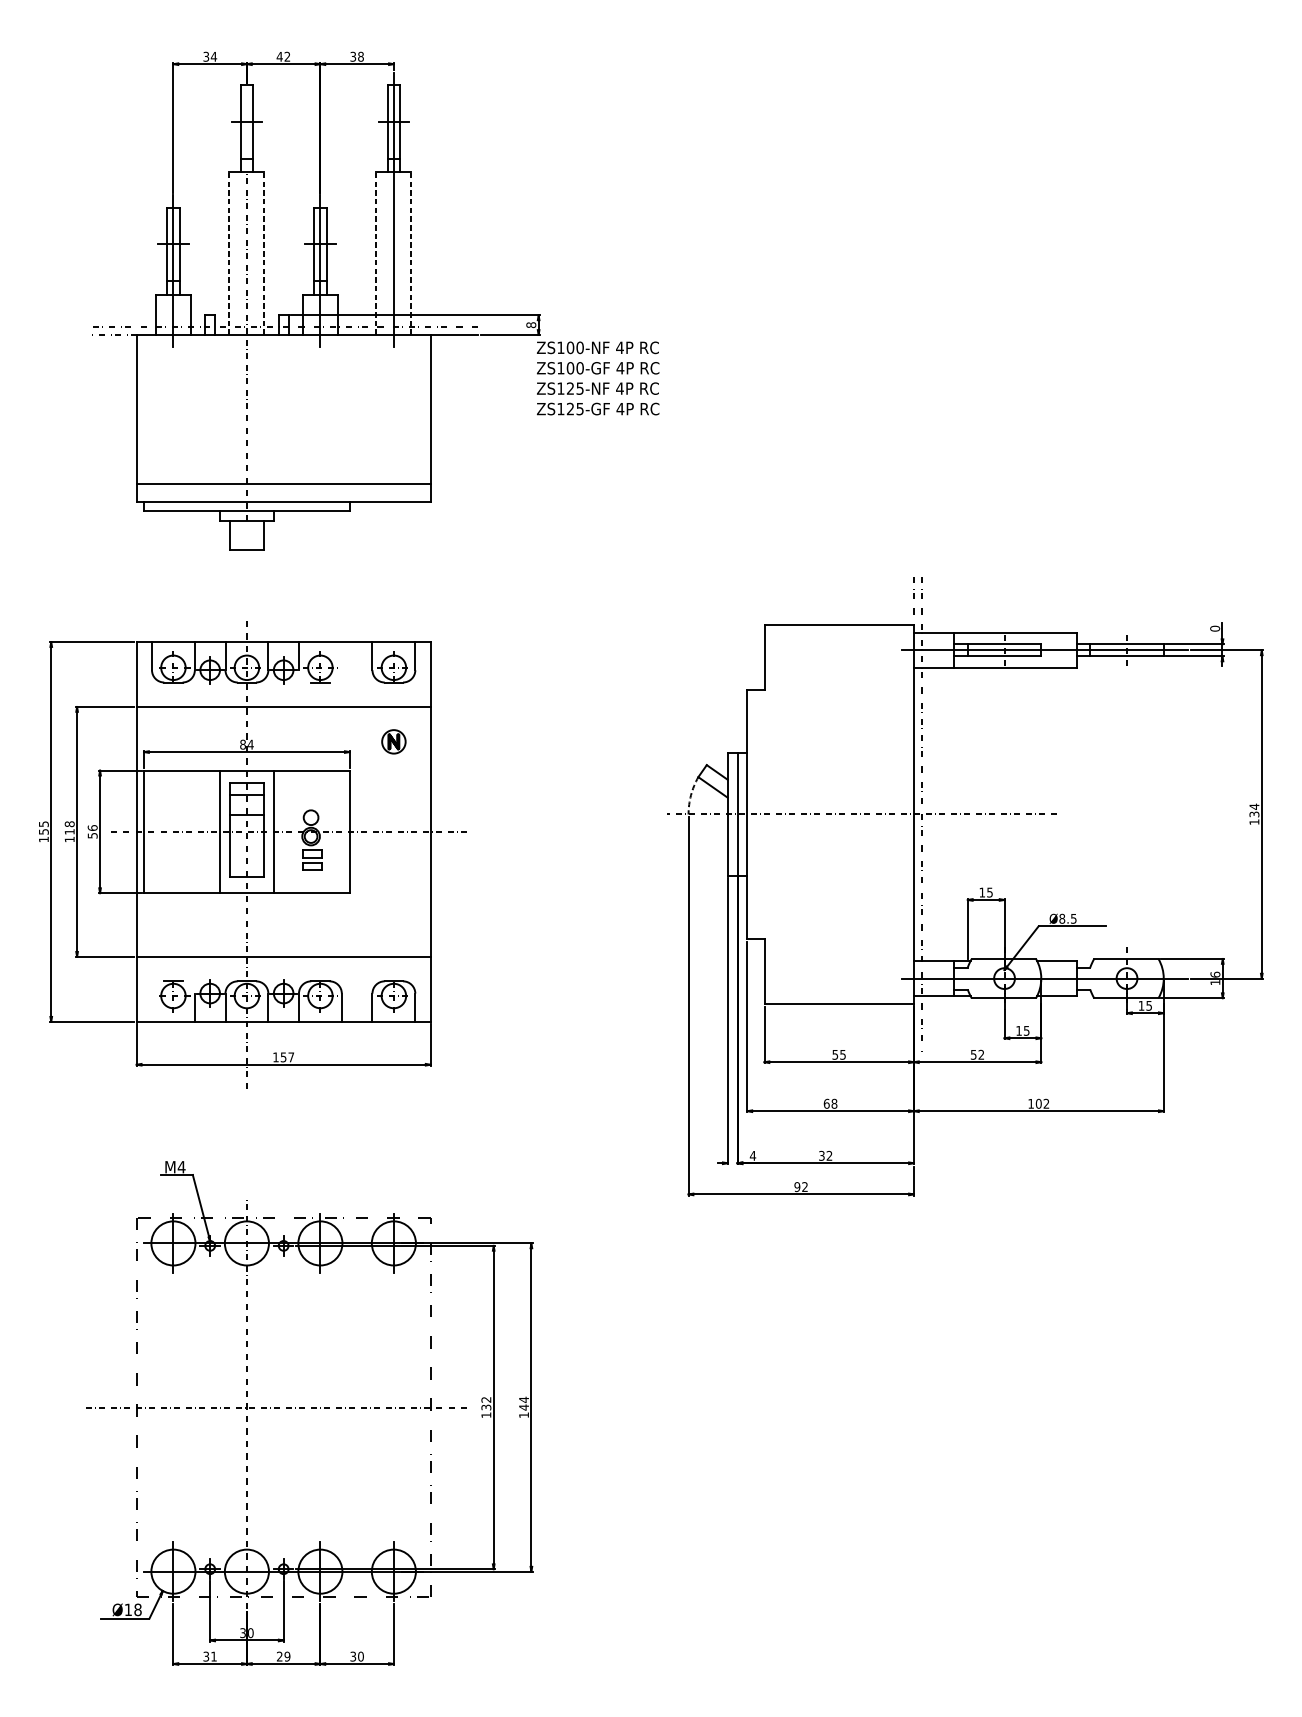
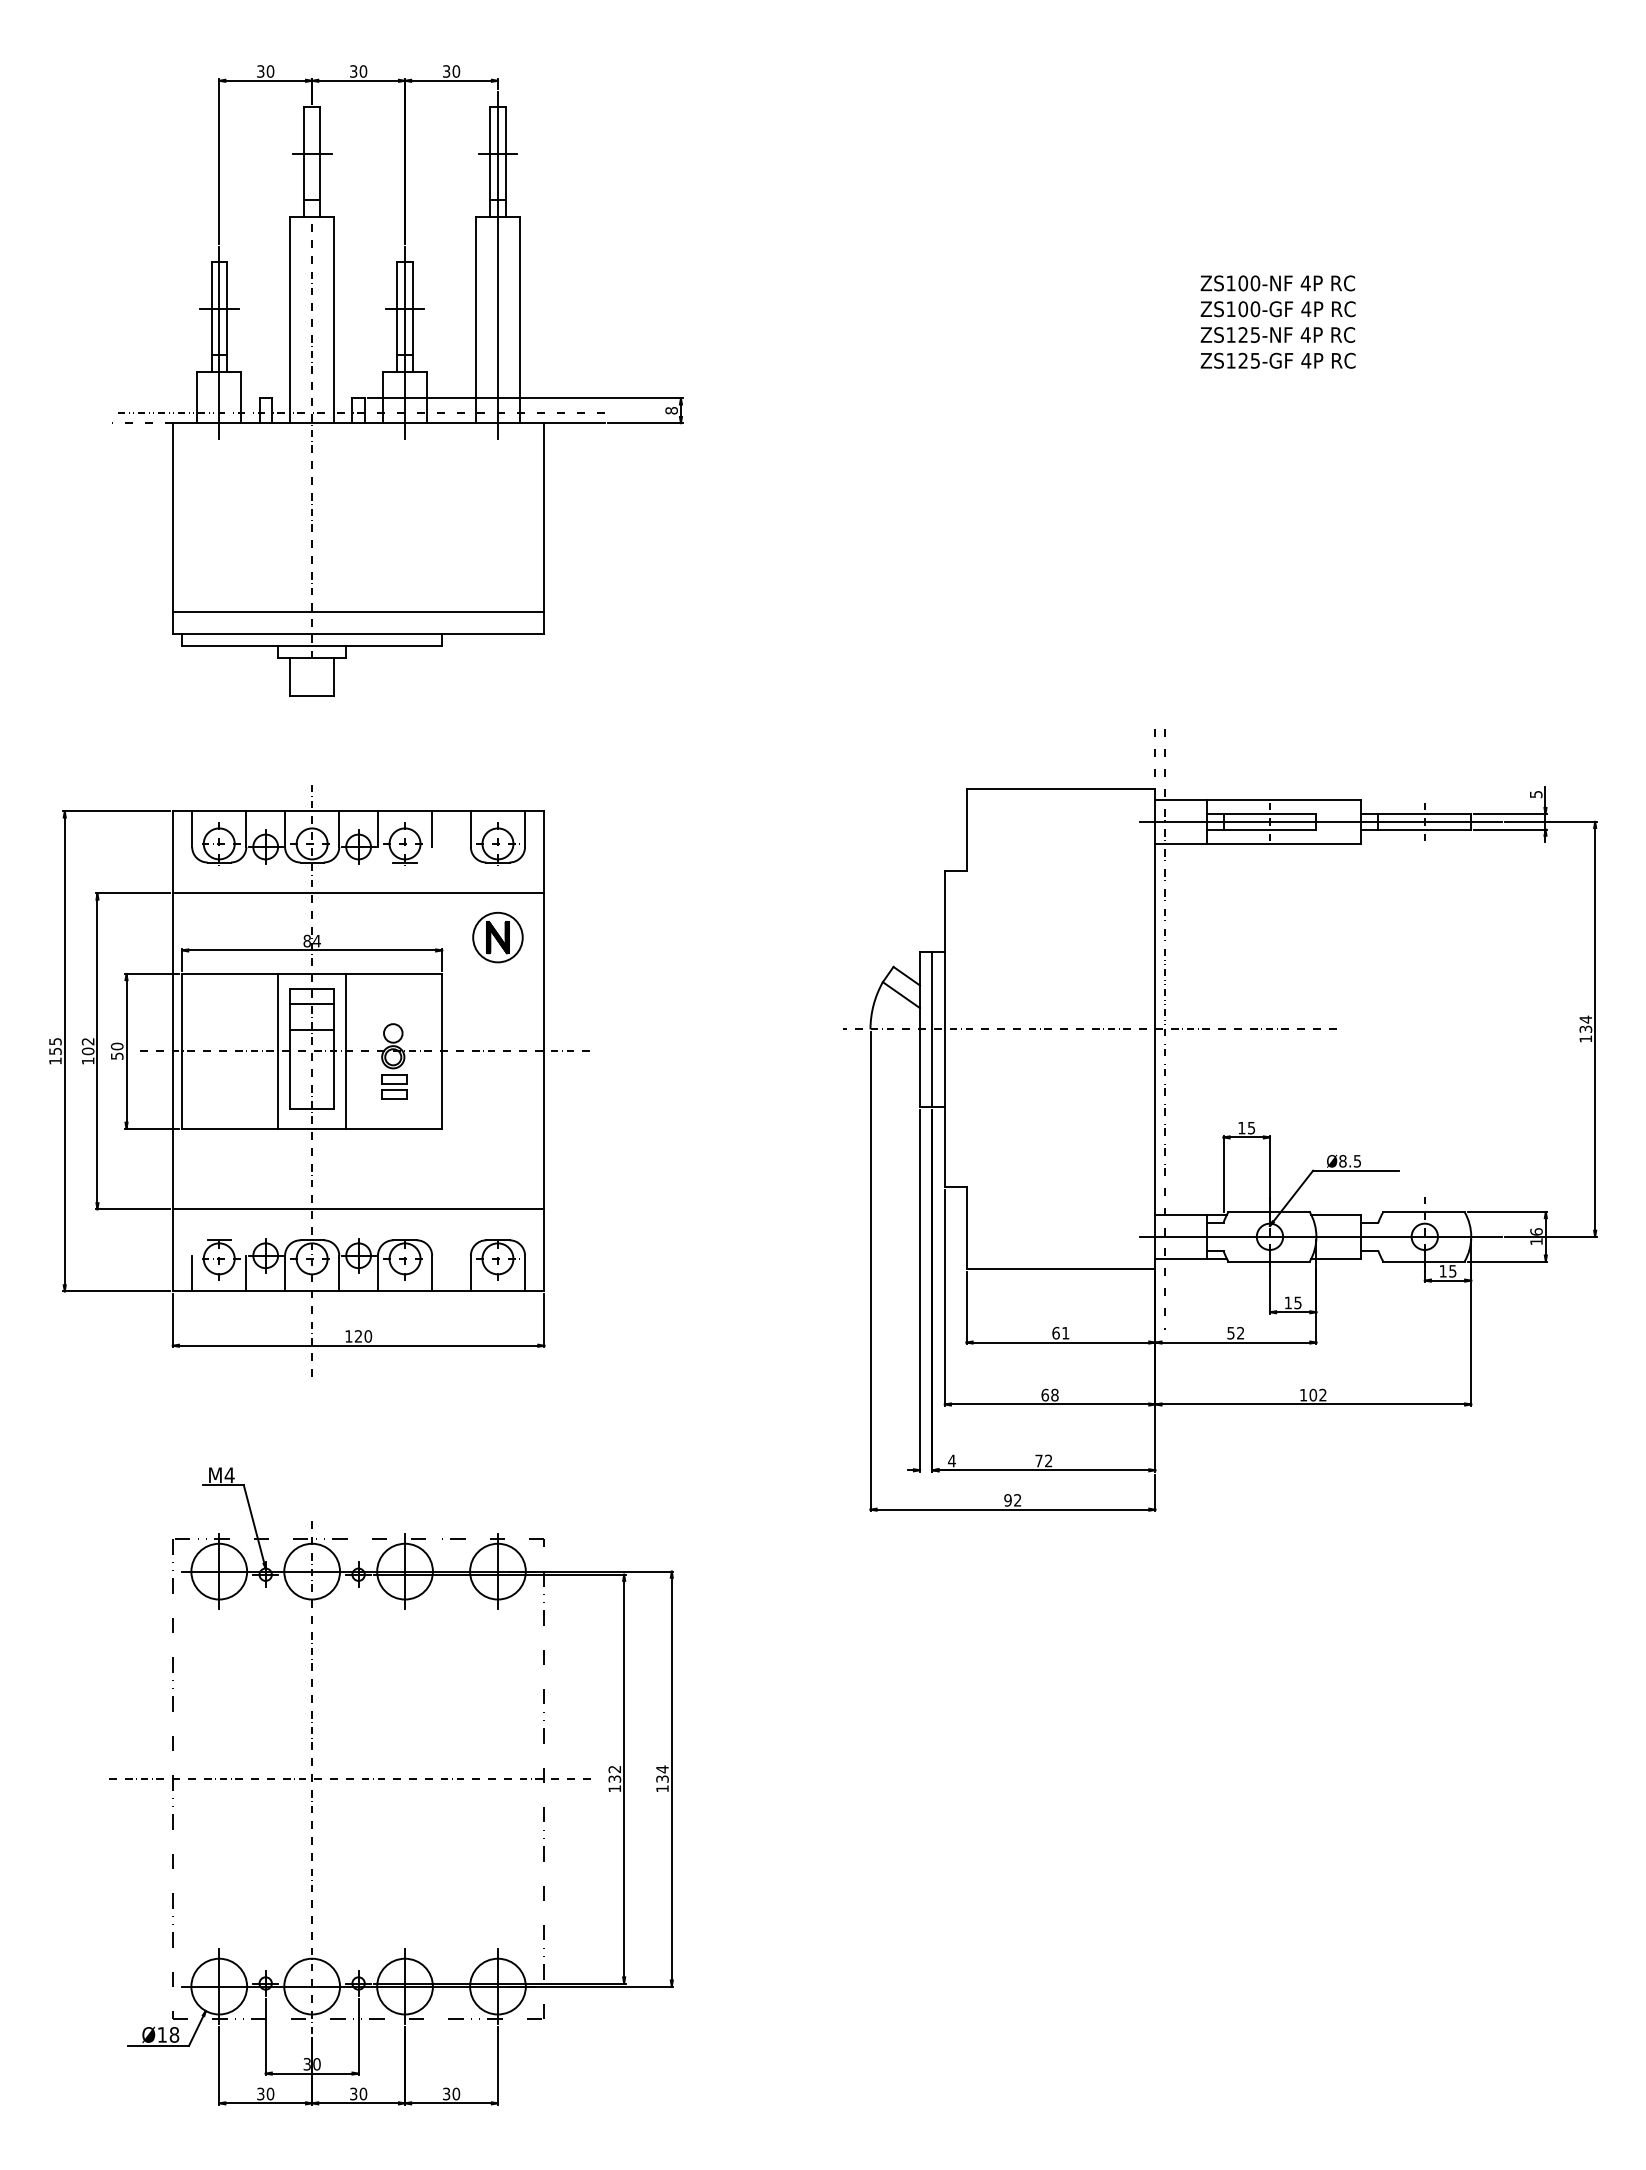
text: (213, 56) -> (270, 71), 34 -> 30
text: (283, 56) -> (358, 71), 42 -> 30
text: (361, 56) -> (456, 71), 38 -> 30
line: (229, 253) -> (290, 320), dashed -> solid
line: (264, 253) -> (334, 320), dashed -> solid
line: (376, 253) -> (475, 320), dashed -> solid
line: (411, 253) -> (520, 320), dashed -> solid
text: (597, 377) -> (1277, 321), moved
text: (1214, 628) -> (1535, 794), 0 -> 5
line: (342, 656) -> (432, 829), added
part: (393, 741) -> (497, 937), size x1.67
arc: (690, 794) -> (873, 1004), dashed -> solid
text: (69, 828) -> (87, 1046), 118 -> 102
text: (92, 828) -> (116, 1046), 56 -> 50
line: (152, 1007) -> (192, 1273), added
text: (838, 1054) -> (1060, 1332), 55 -> 61
text: (287, 1057) -> (363, 1336), 157 -> 120
text: (821, 1155) -> (1038, 1460), 32 -> 72
text: (524, 1407) -> (662, 1779), 144 -> 134
text: (213, 1656) -> (270, 2093), 31 -> 30
text: (283, 1657) -> (358, 2094), 29 -> 30

